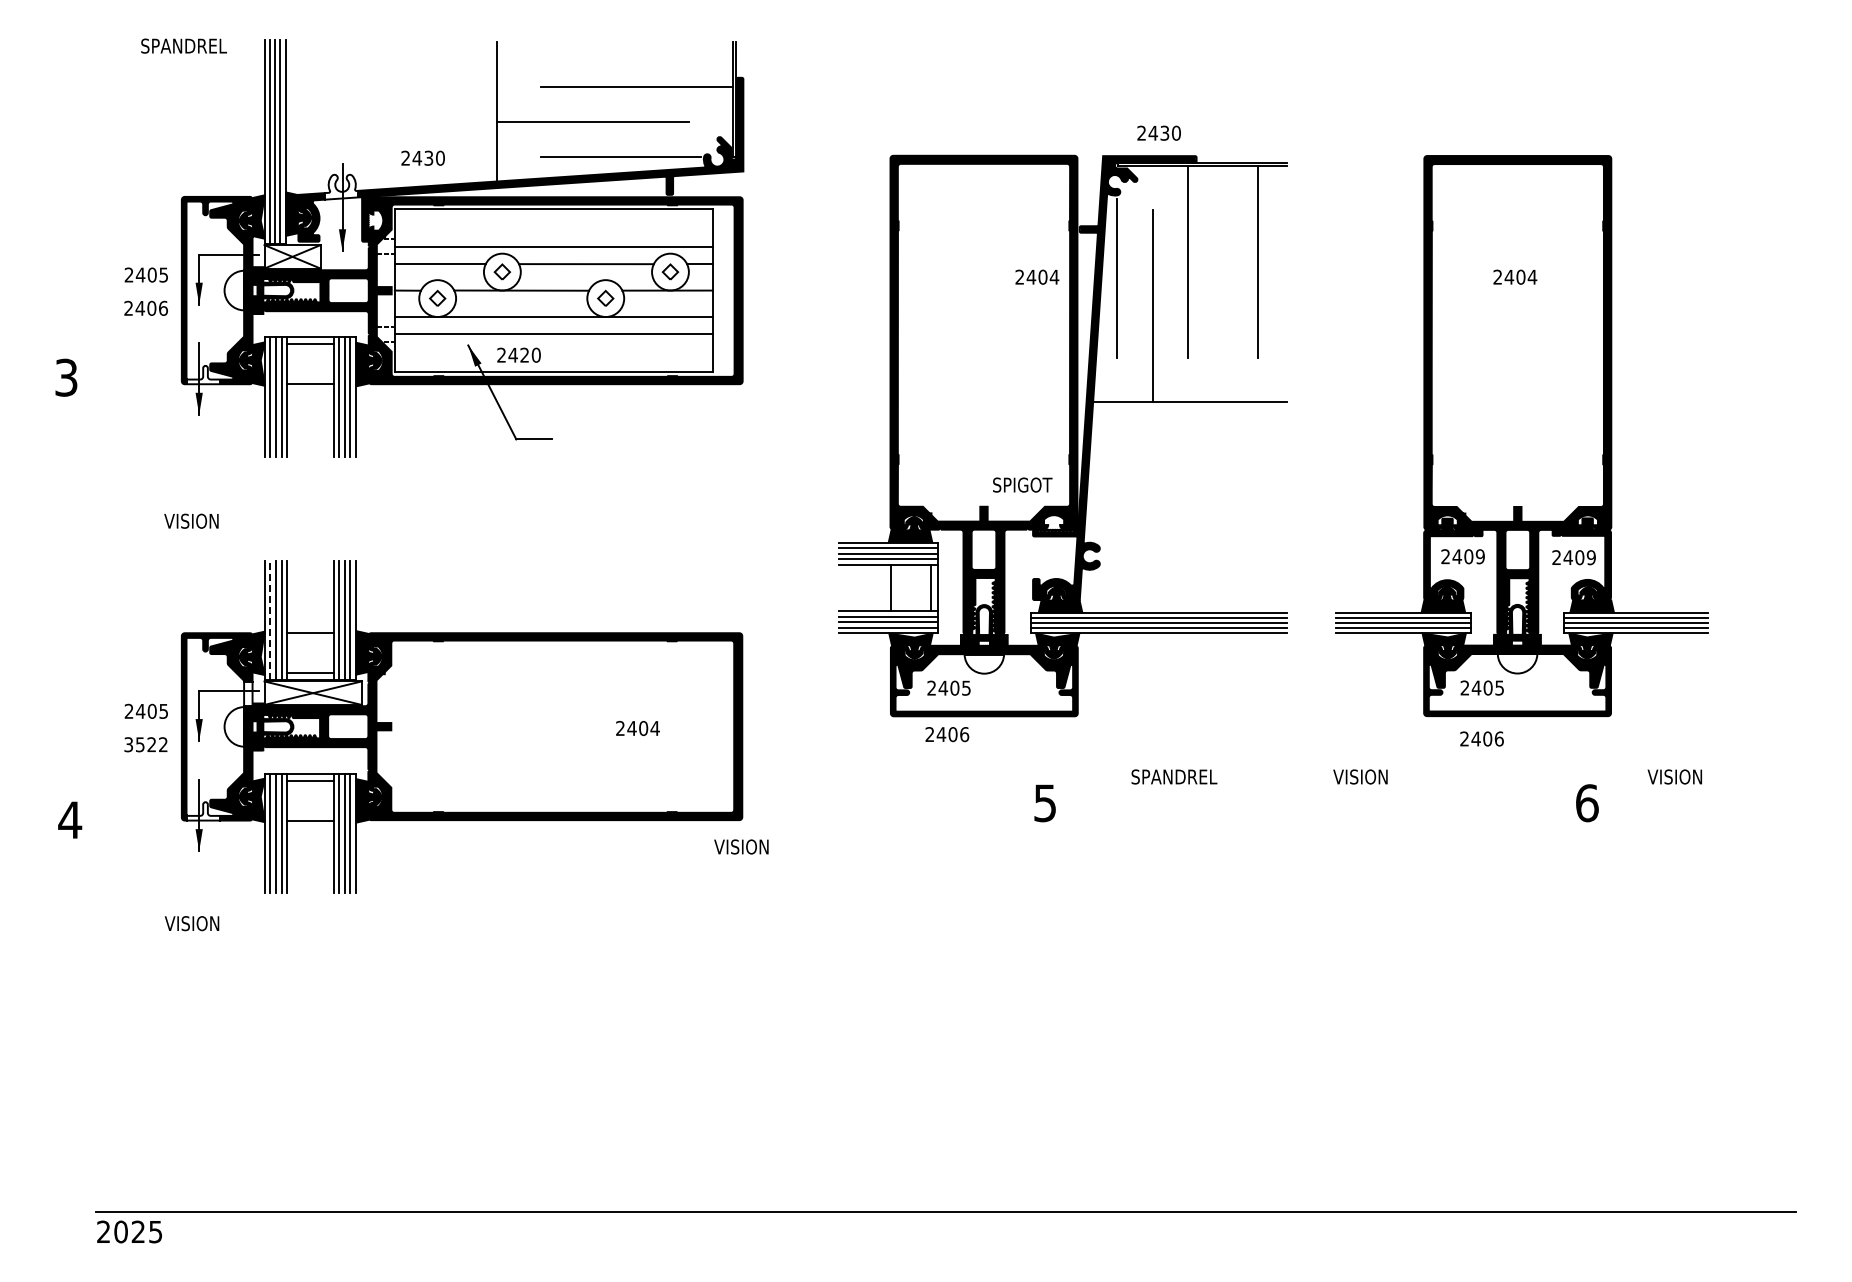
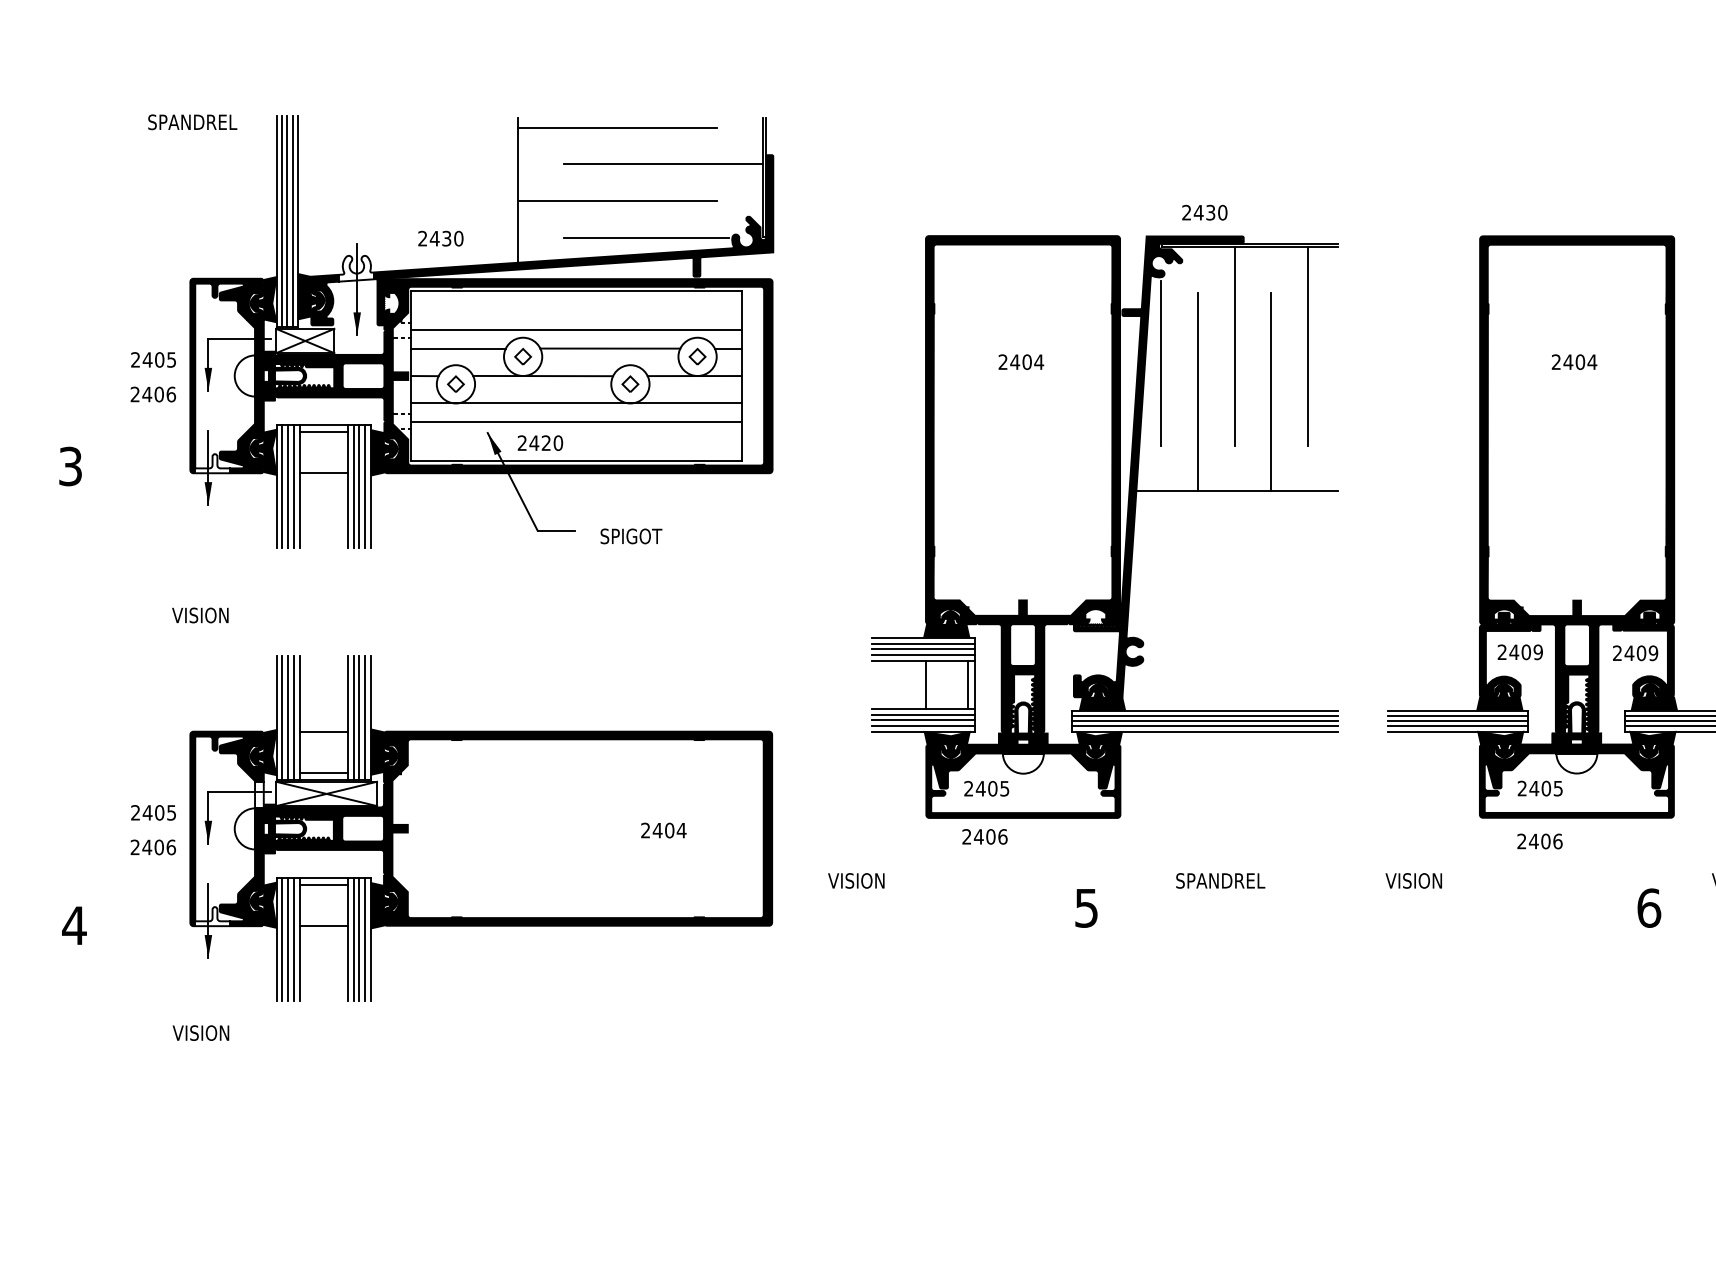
line: (593, 51) -> (617, 127), added
text: (1037, 276) -> (1021, 361), moved
line: (1223, 305) -> (1271, 391), added
text: (1022, 484) -> (631, 535), moved
line: (270, 620) -> (282, 718), dashed -> solid
text: (145, 744) -> (152, 847), 3522 -> 2406
text: (741, 846) -> (856, 880), moved

